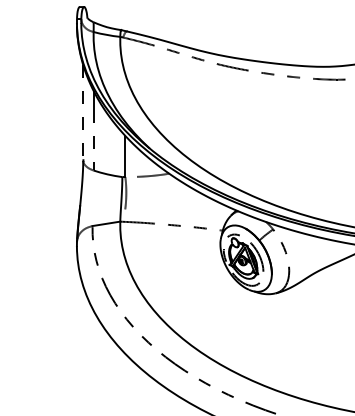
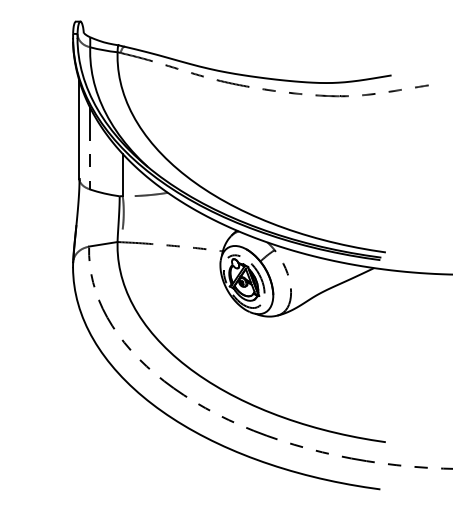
line: (83, 113) -> (79, 130), dashed -> solid

